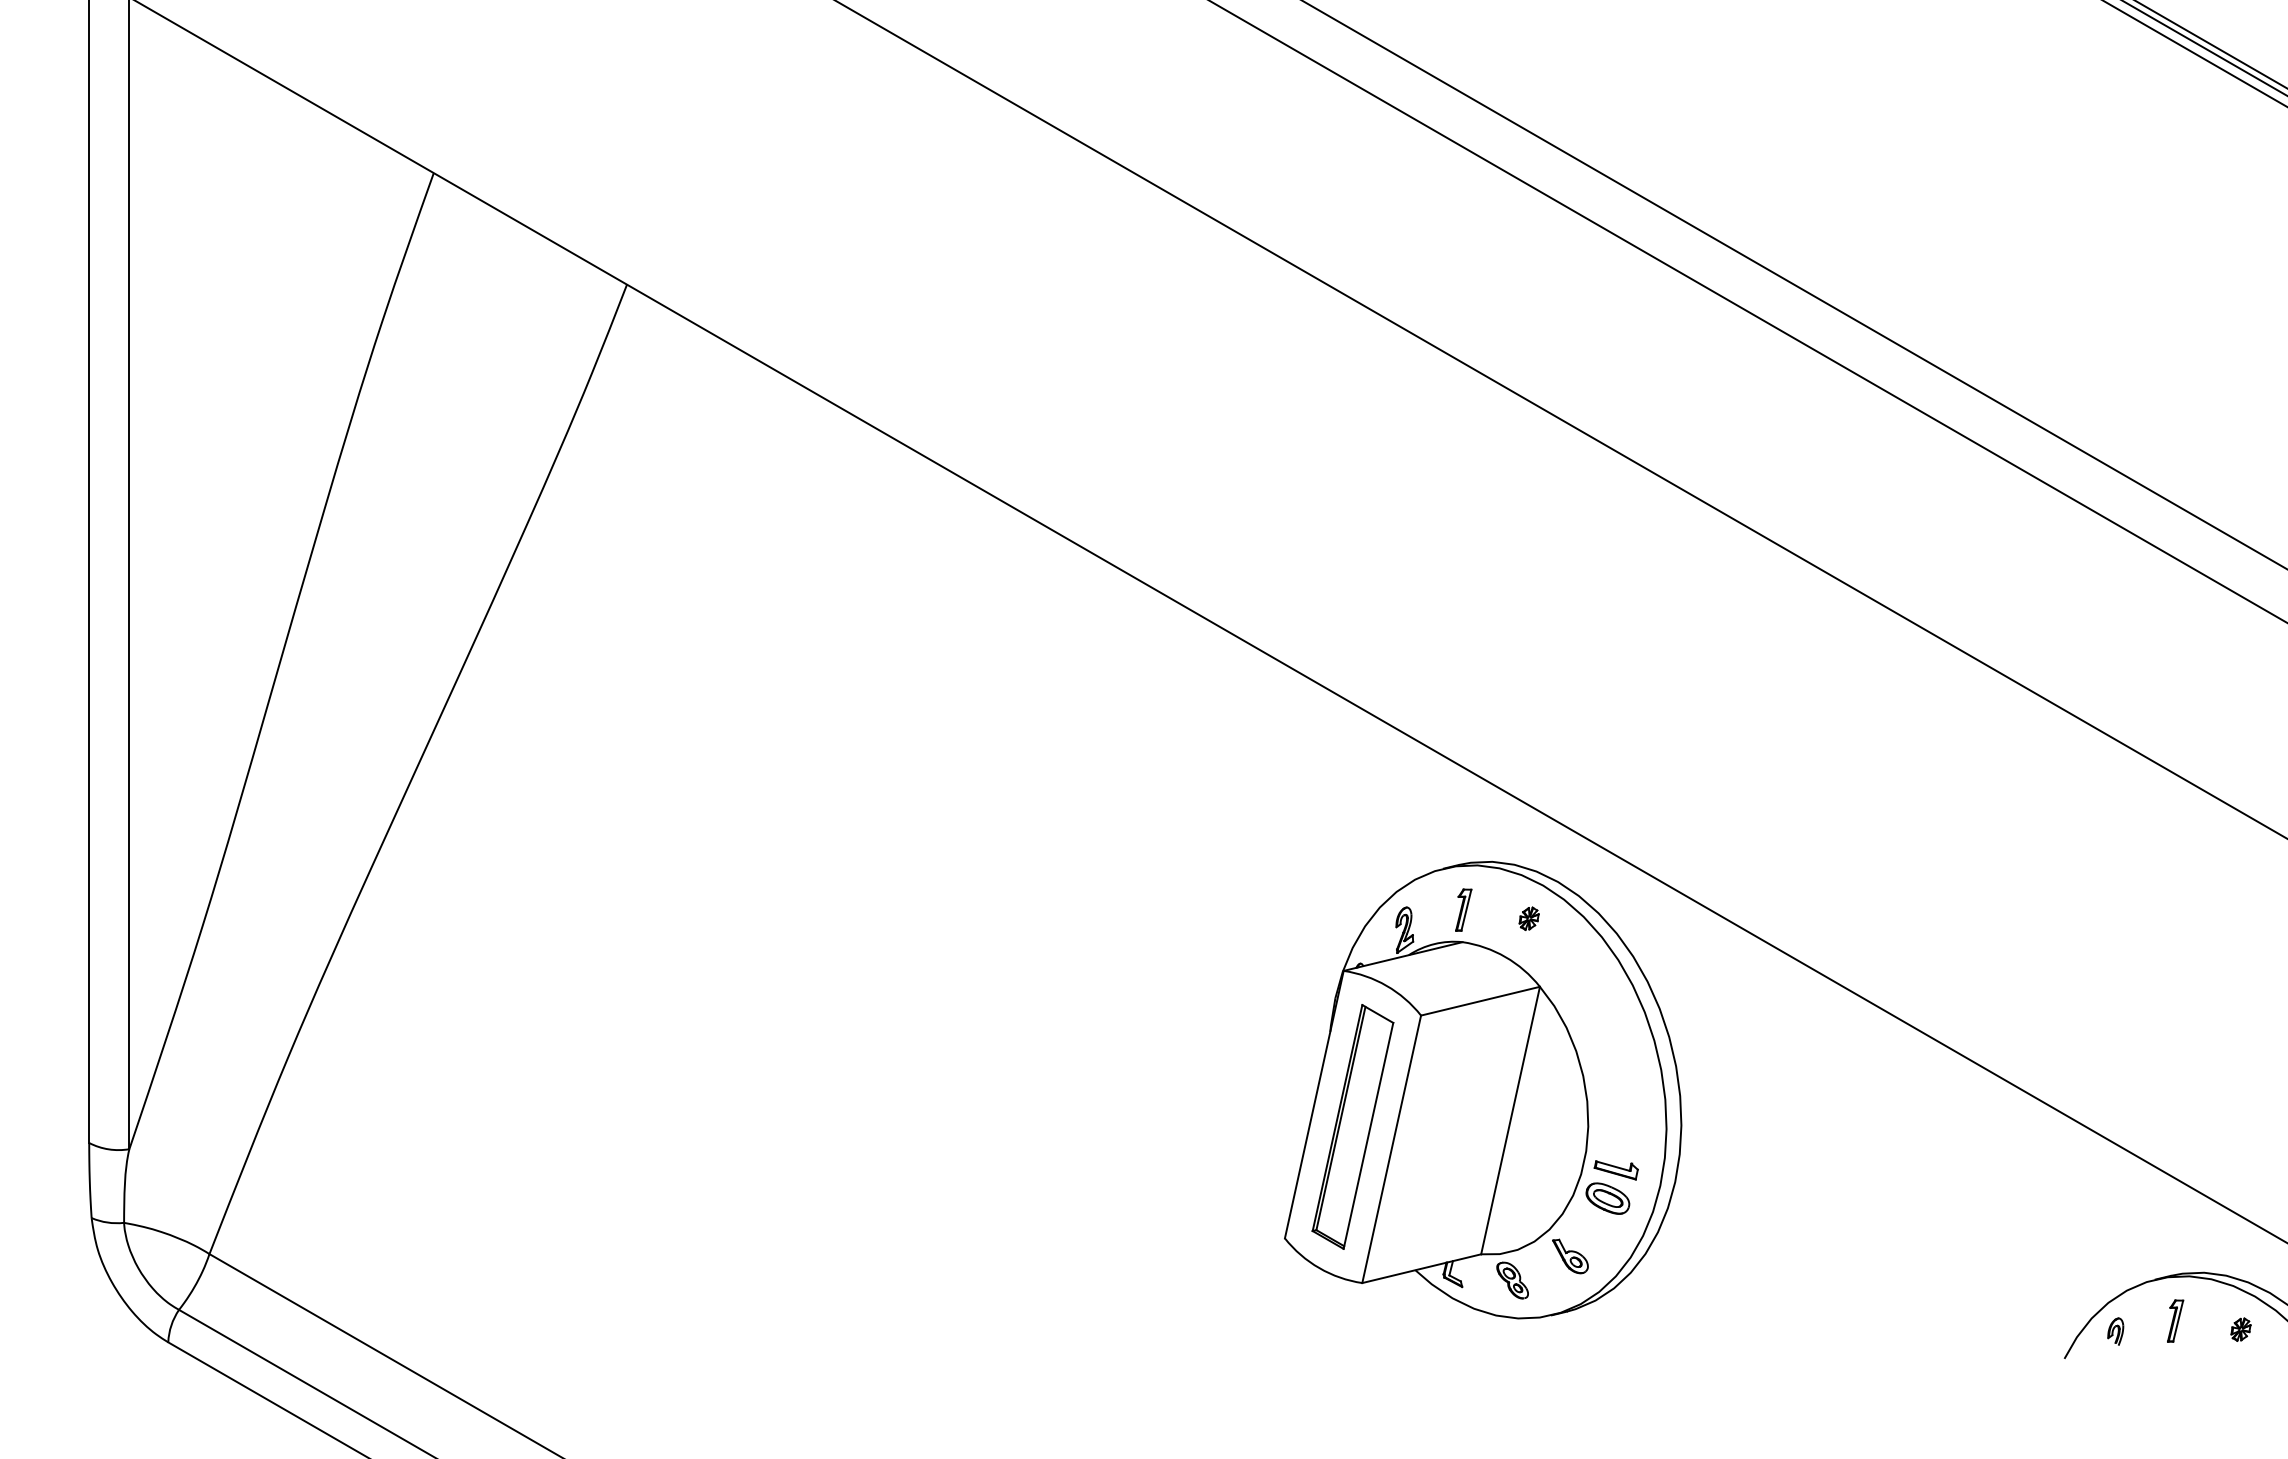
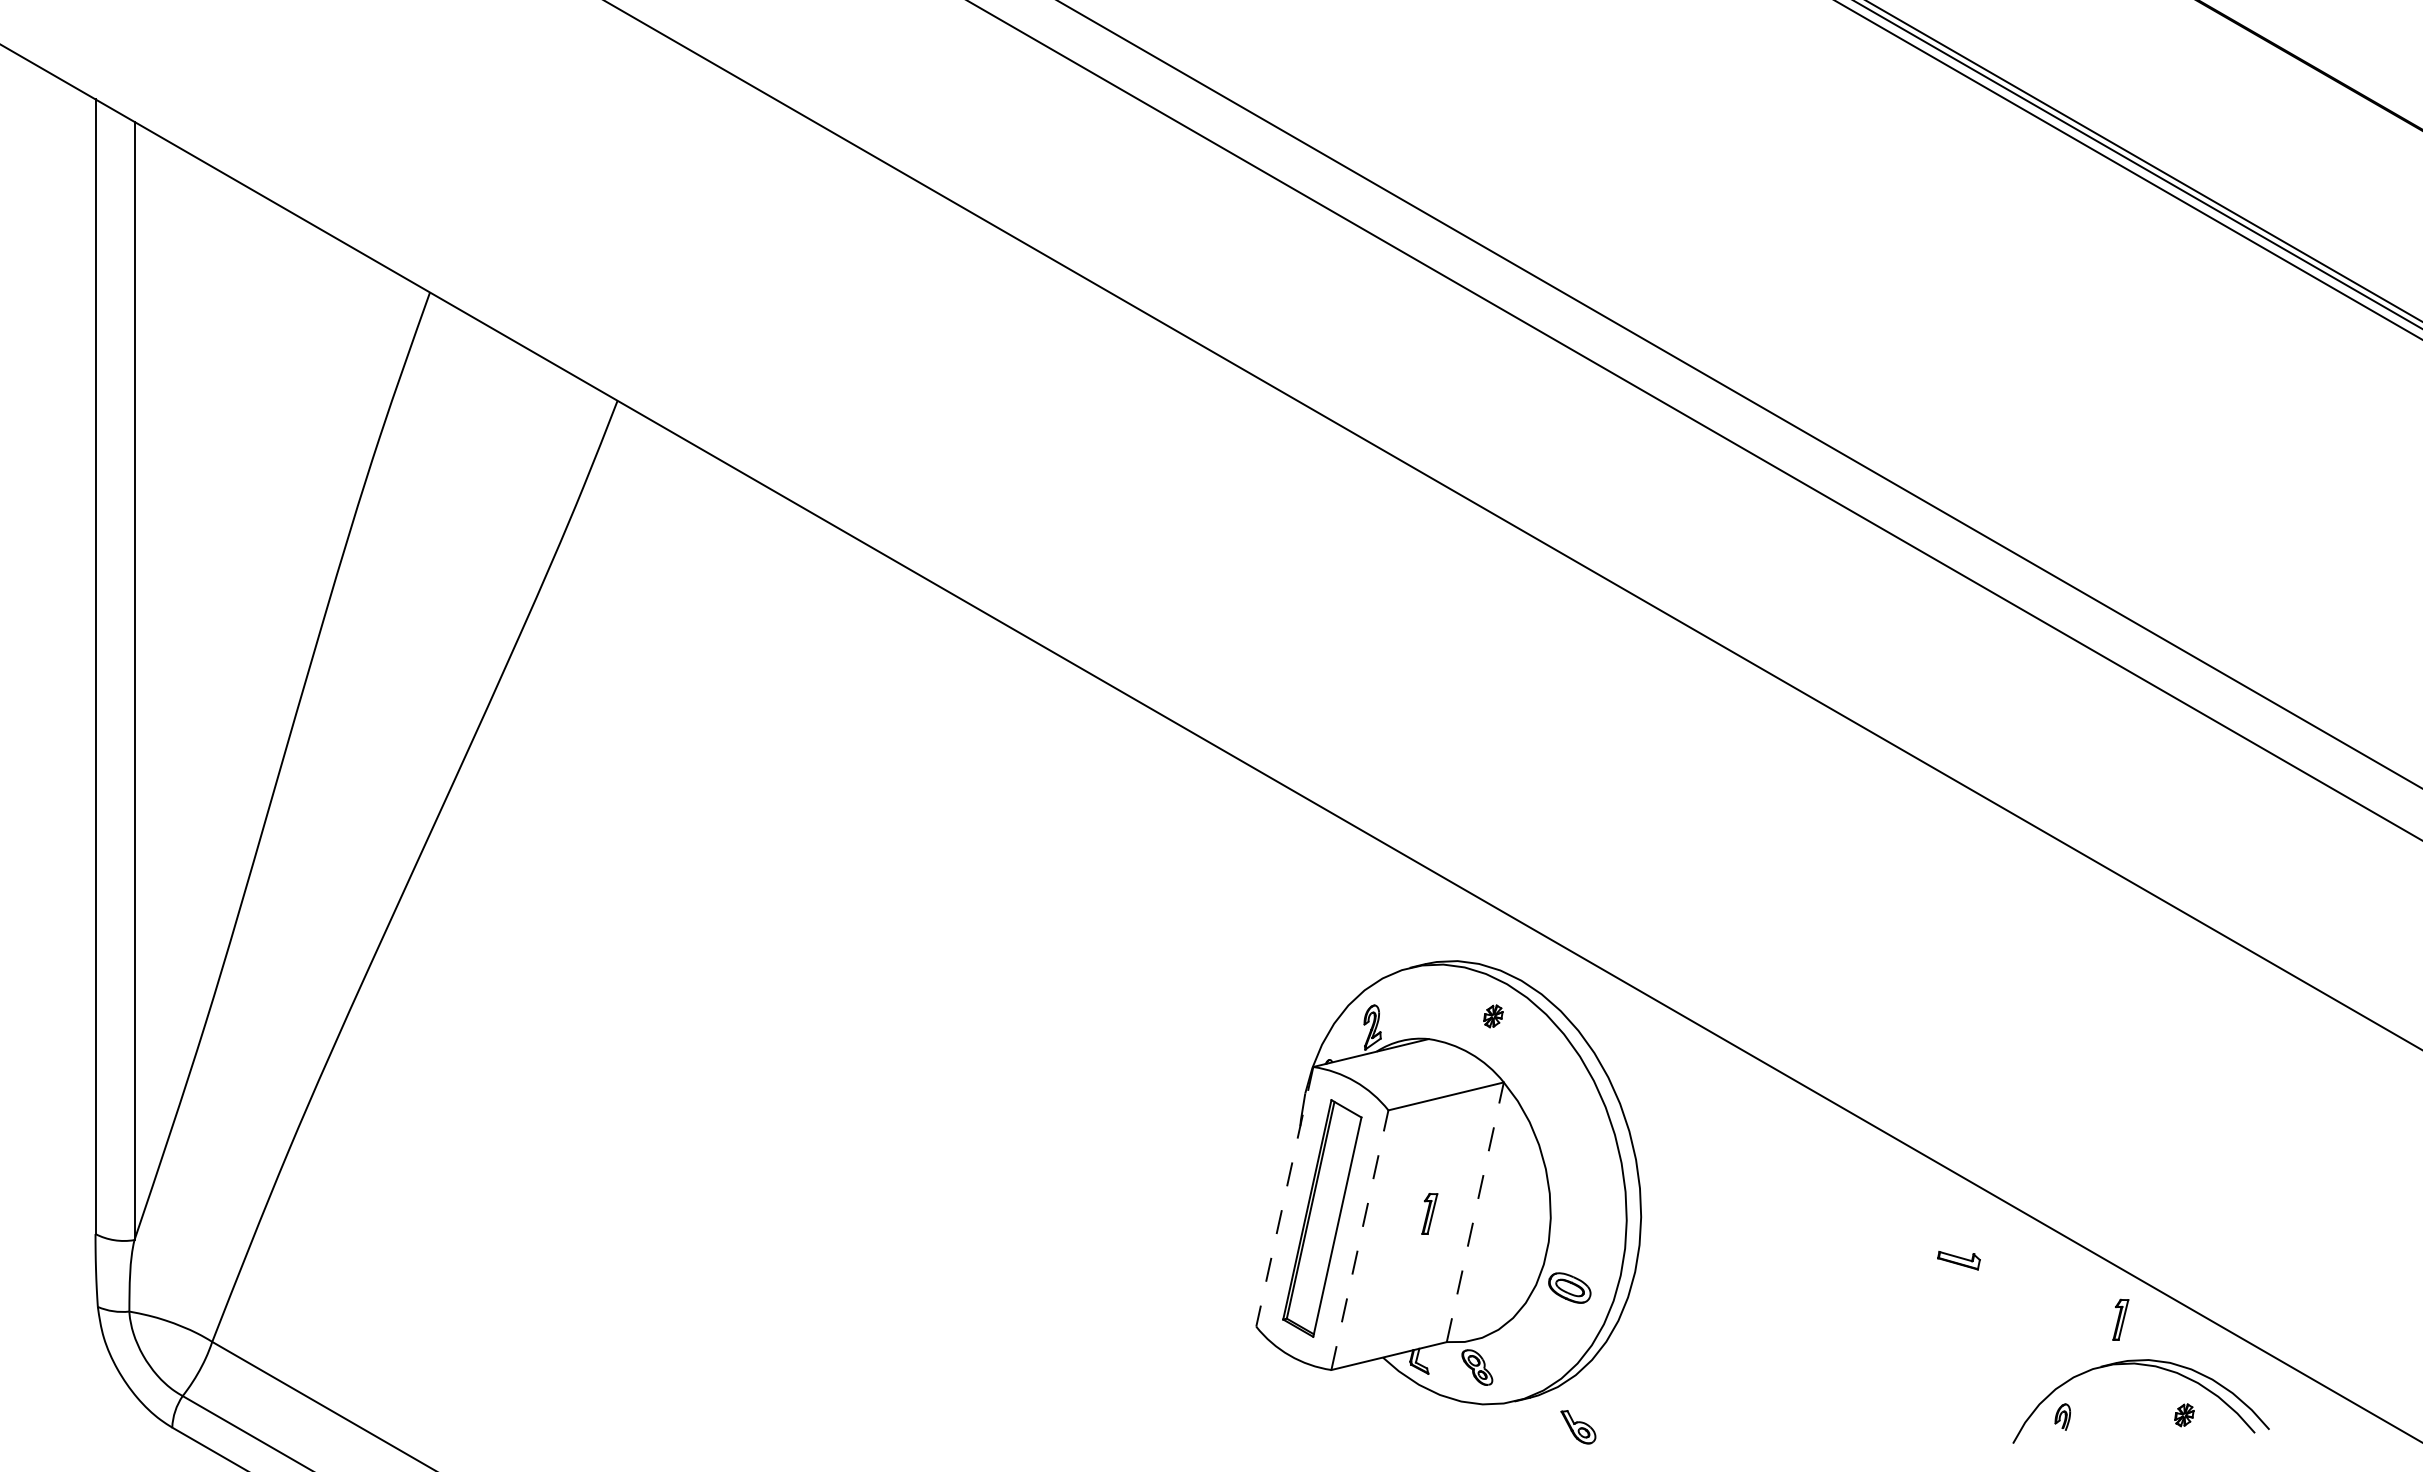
part: (1463, 909) -> (1429, 1213), moved
line: (1313, 1104) -> (1284, 1196), solid -> dashed
line: (1510, 1120) -> (1475, 1212), solid -> dashed
line: (1391, 1149) -> (1359, 1240), solid -> dashed
part: (1615, 1170) -> (1958, 1260), moved
part: (1570, 1256) -> (1578, 1427), moved
part: (2175, 1320) -> (2120, 1319), moved

